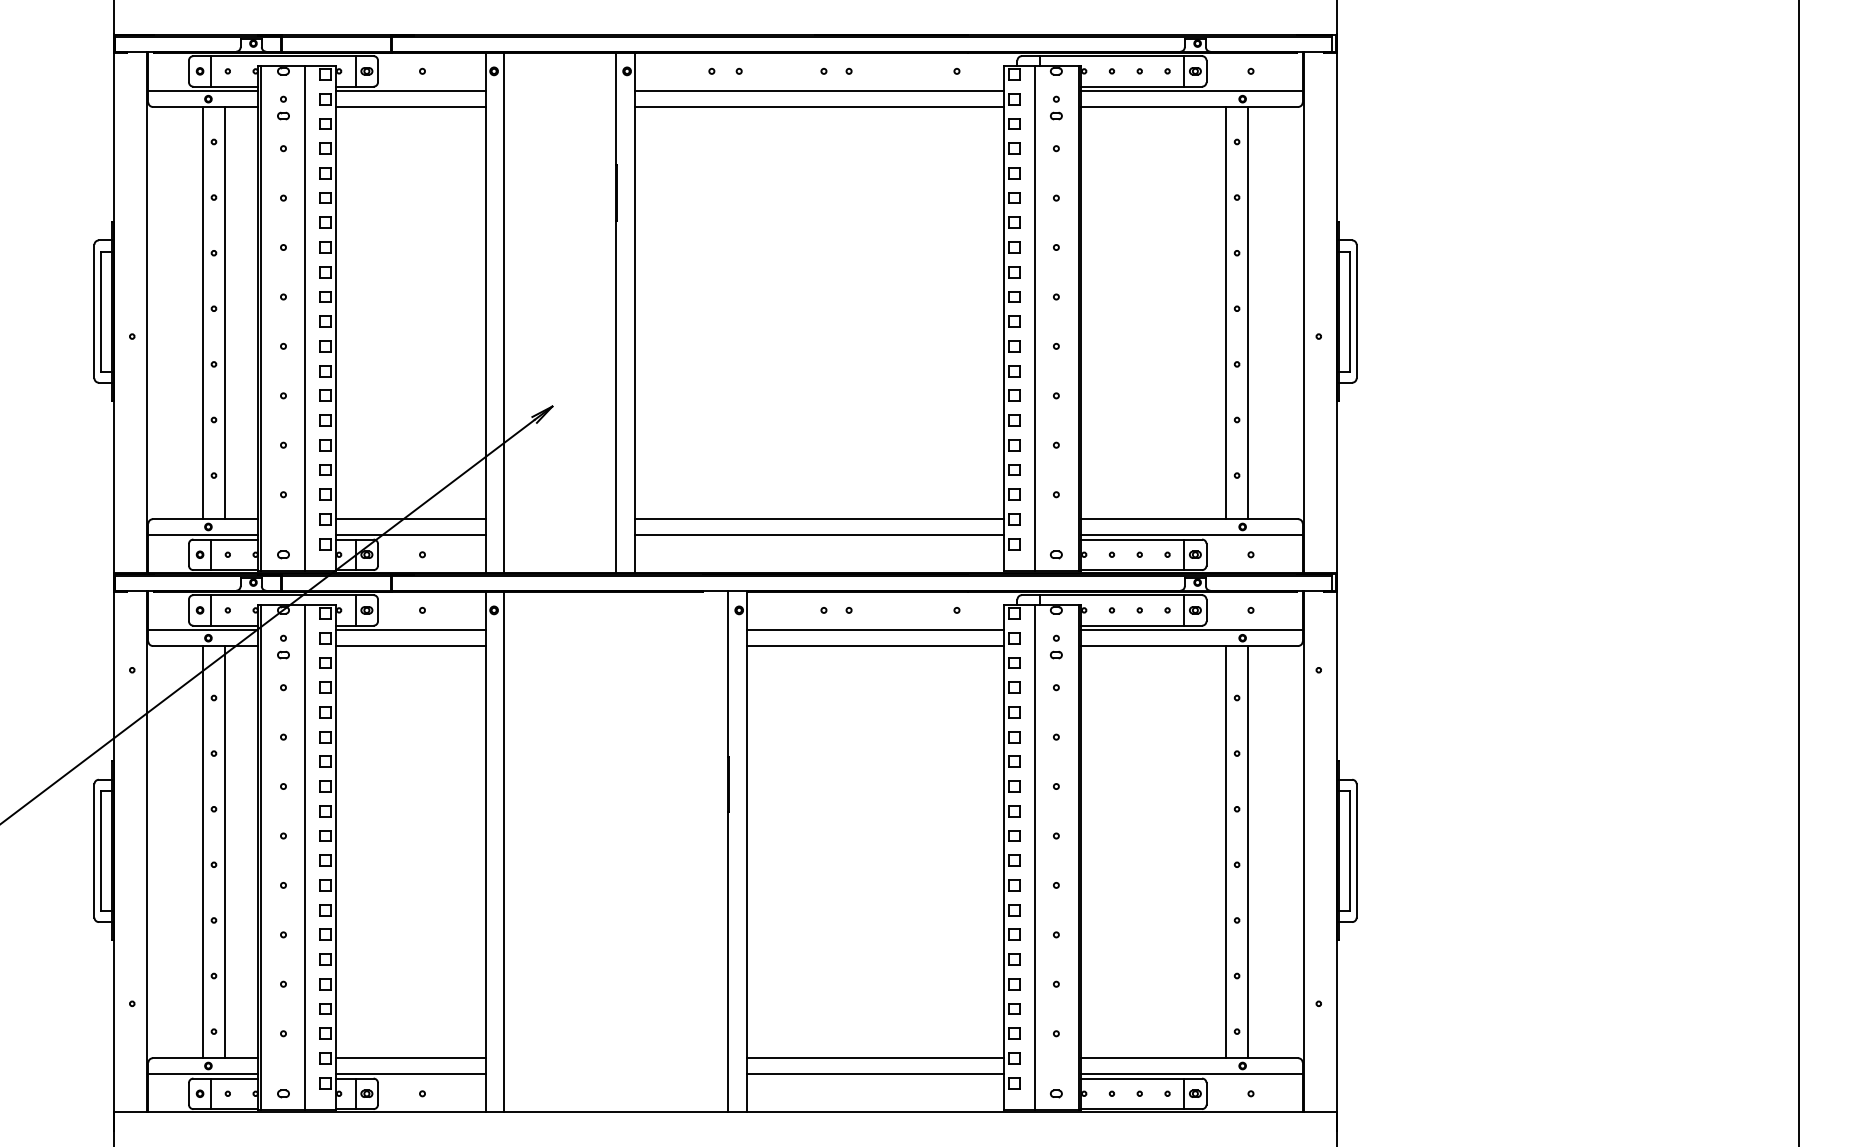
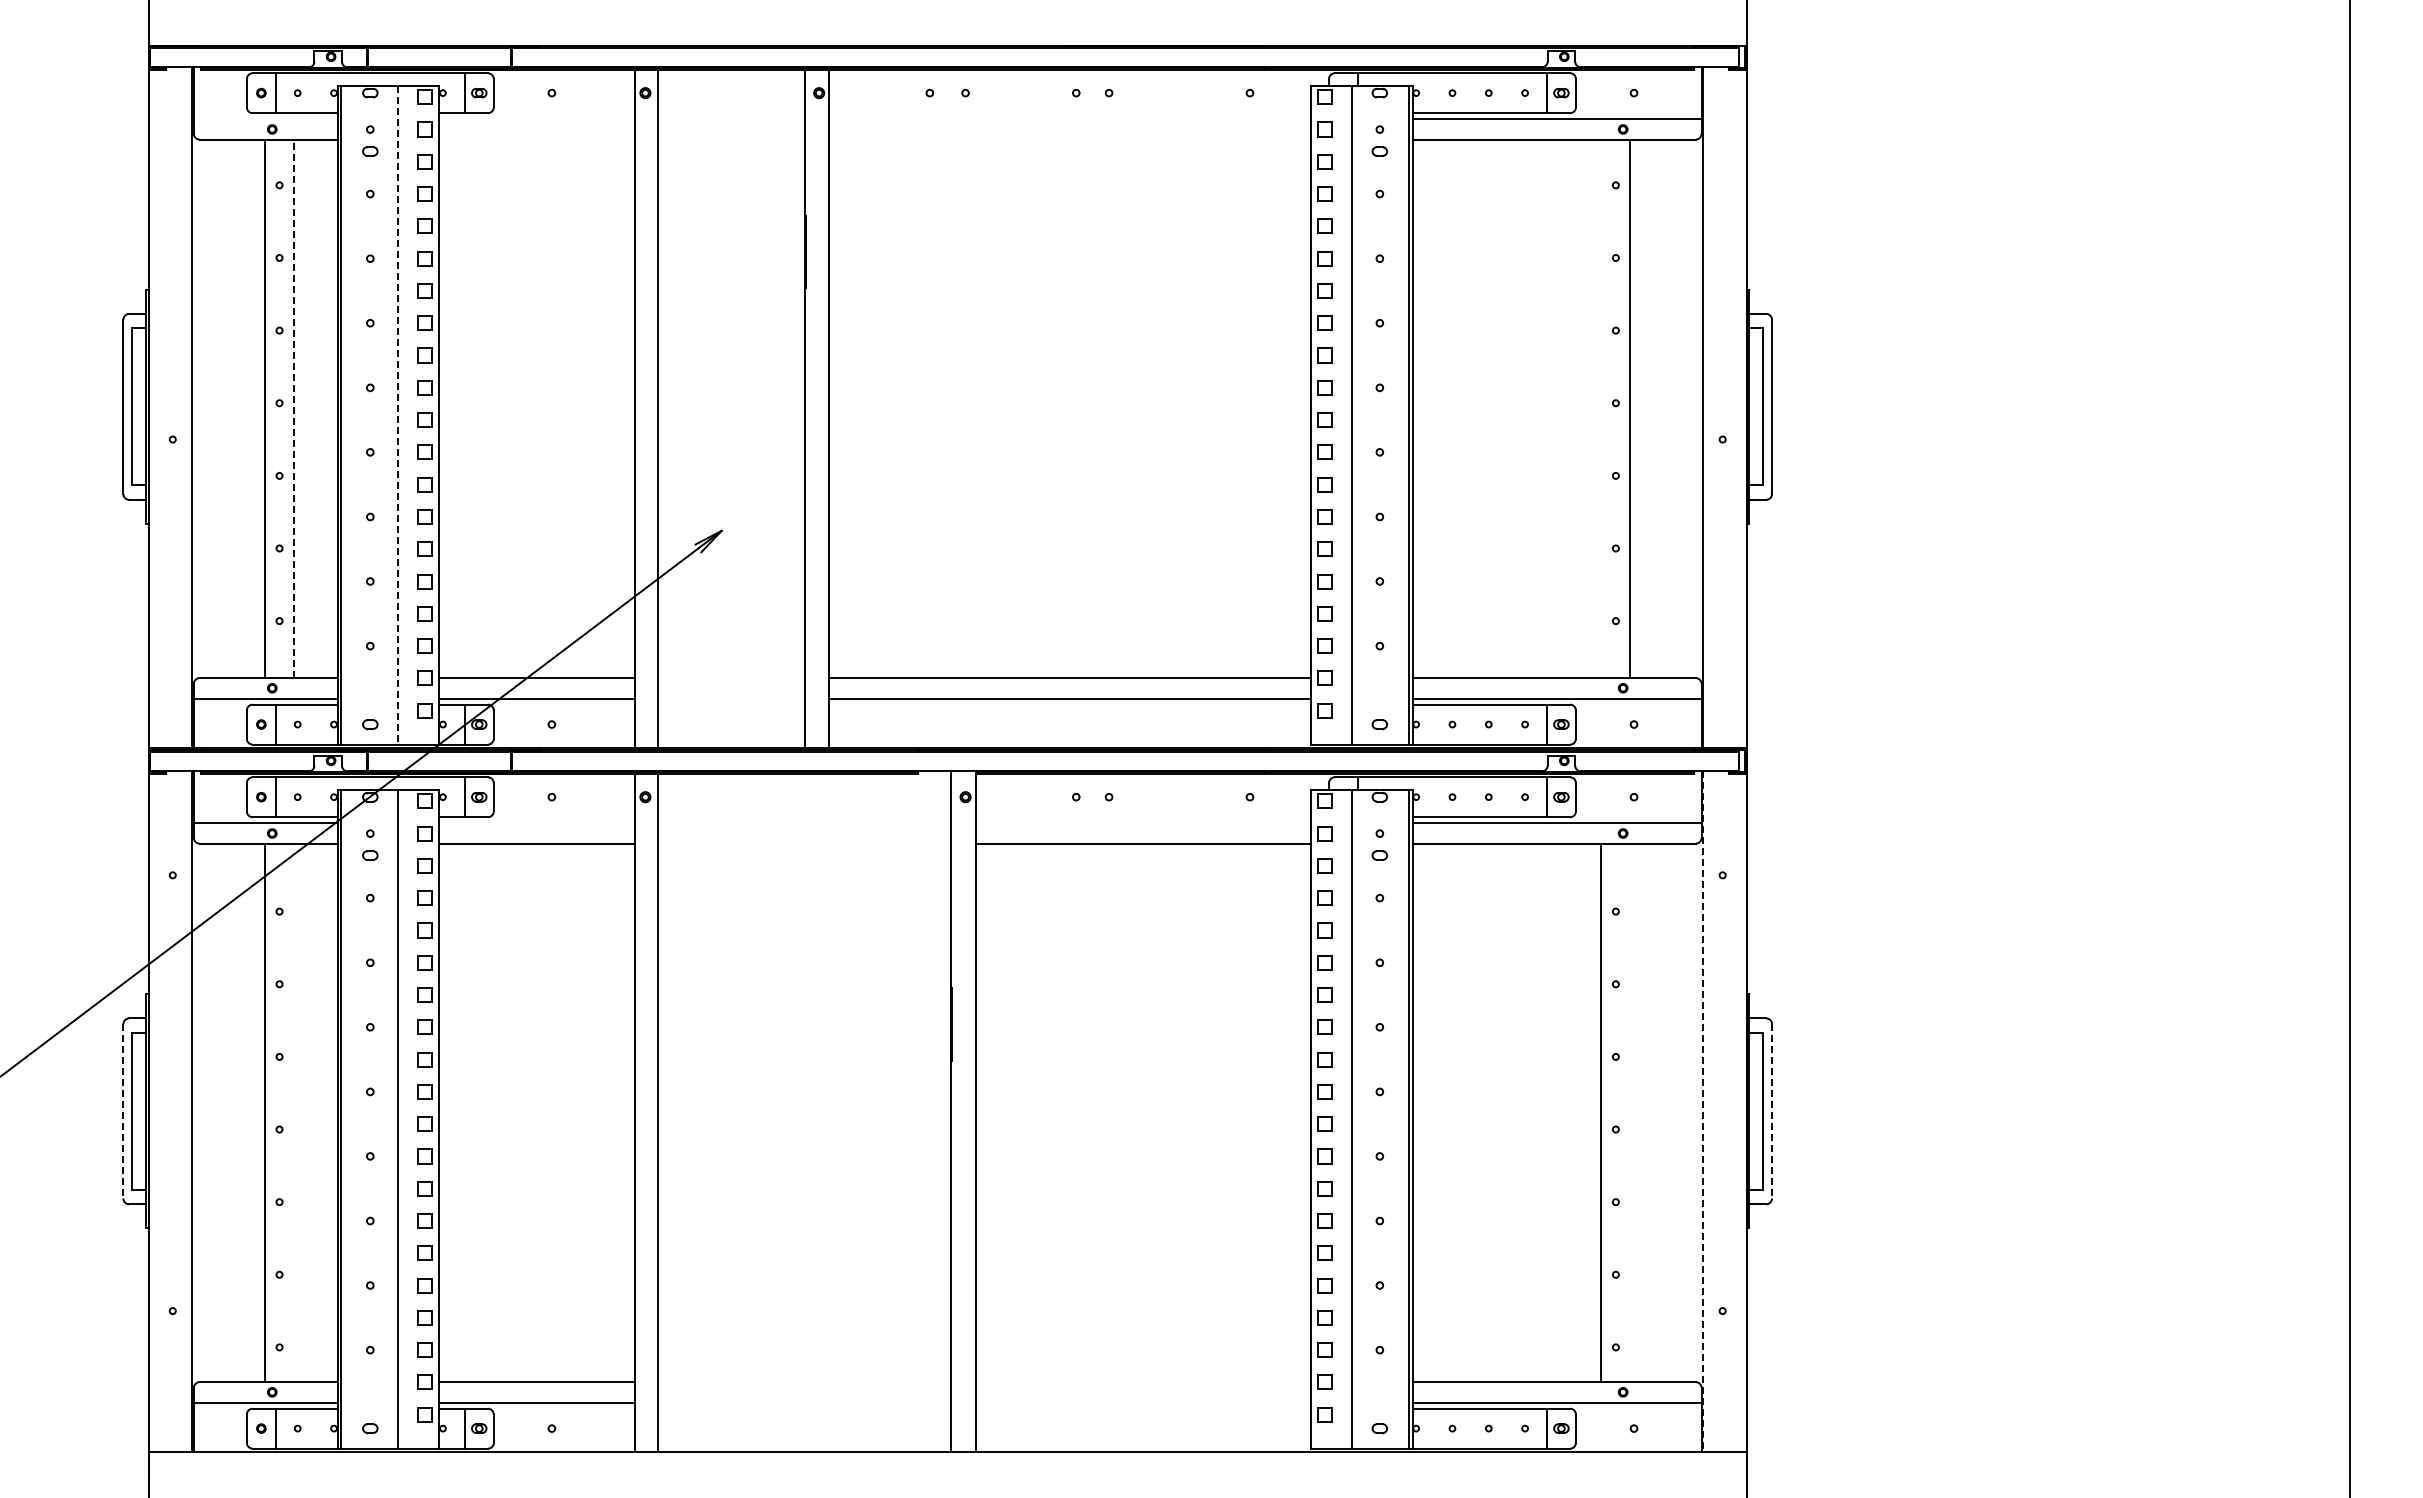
line: (203, 90) -> (265, 118), removed
line: (411, 90) -> (537, 118), removed
line: (818, 90) -> (1069, 118), removed
line: (411, 106) -> (537, 139), removed
line: (818, 106) -> (1069, 139), removed
line: (225, 312) -> (294, 408), solid -> dashed
line: (1226, 312) -> (1601, 408), removed
line: (305, 318) -> (398, 415), solid -> dashed
line: (411, 629) -> (537, 822), removed
line: (874, 629) -> (1142, 822), removed
line: (94, 851) -> (123, 1111), solid -> dashed
line: (225, 851) -> (294, 1112), removed
line: (1248, 851) -> (1630, 1112), removed
line: (1304, 851) -> (1703, 1112), solid -> dashed
line: (1357, 851) -> (1772, 1111), solid -> dashed
line: (874, 1058) -> (1142, 1382), removed
line: (874, 1074) -> (1142, 1403), removed

